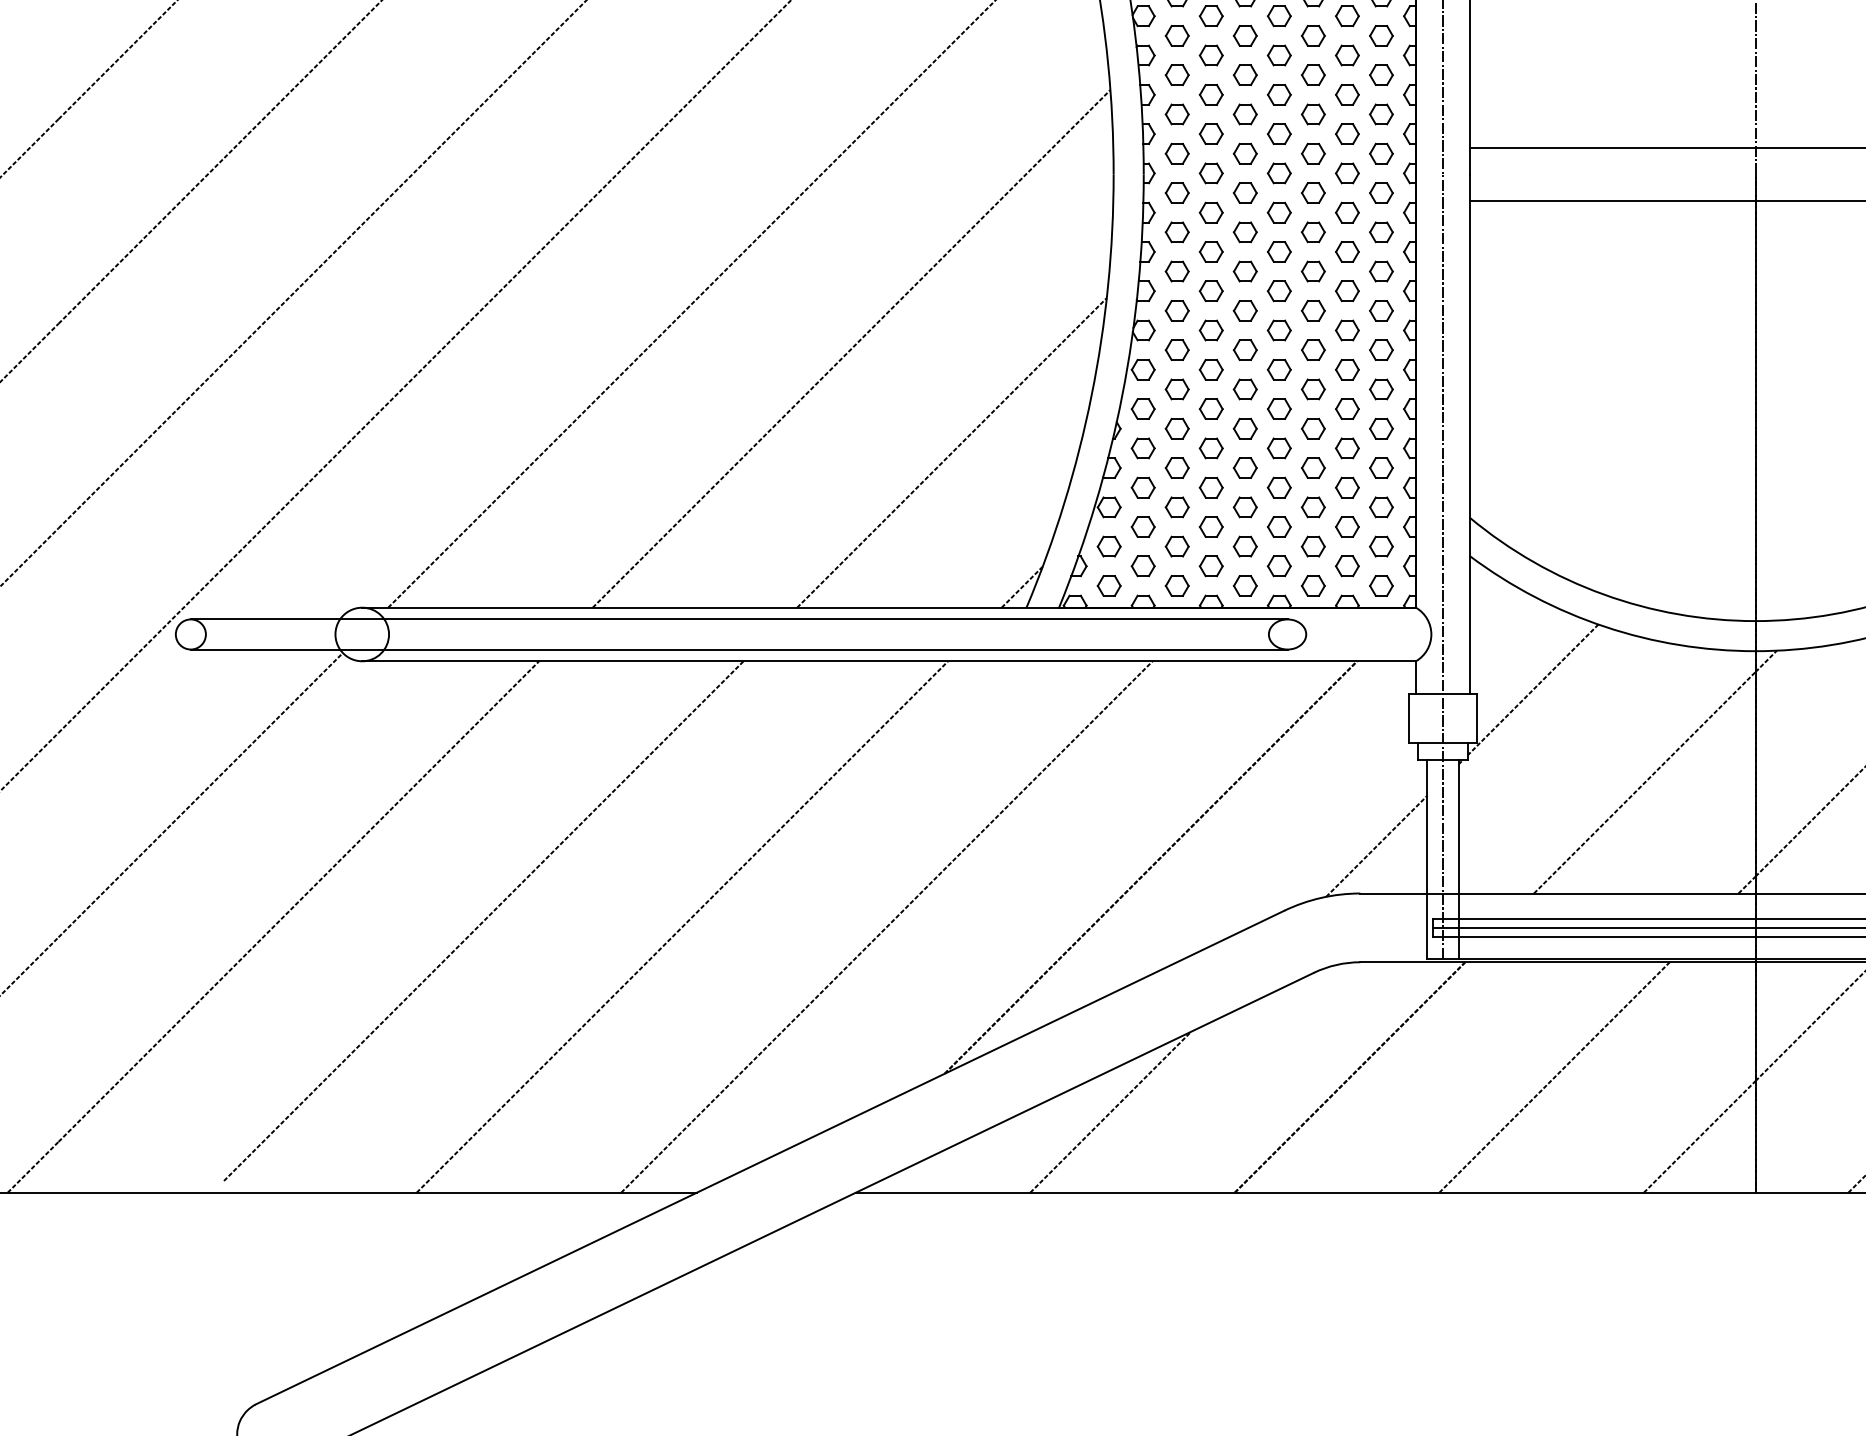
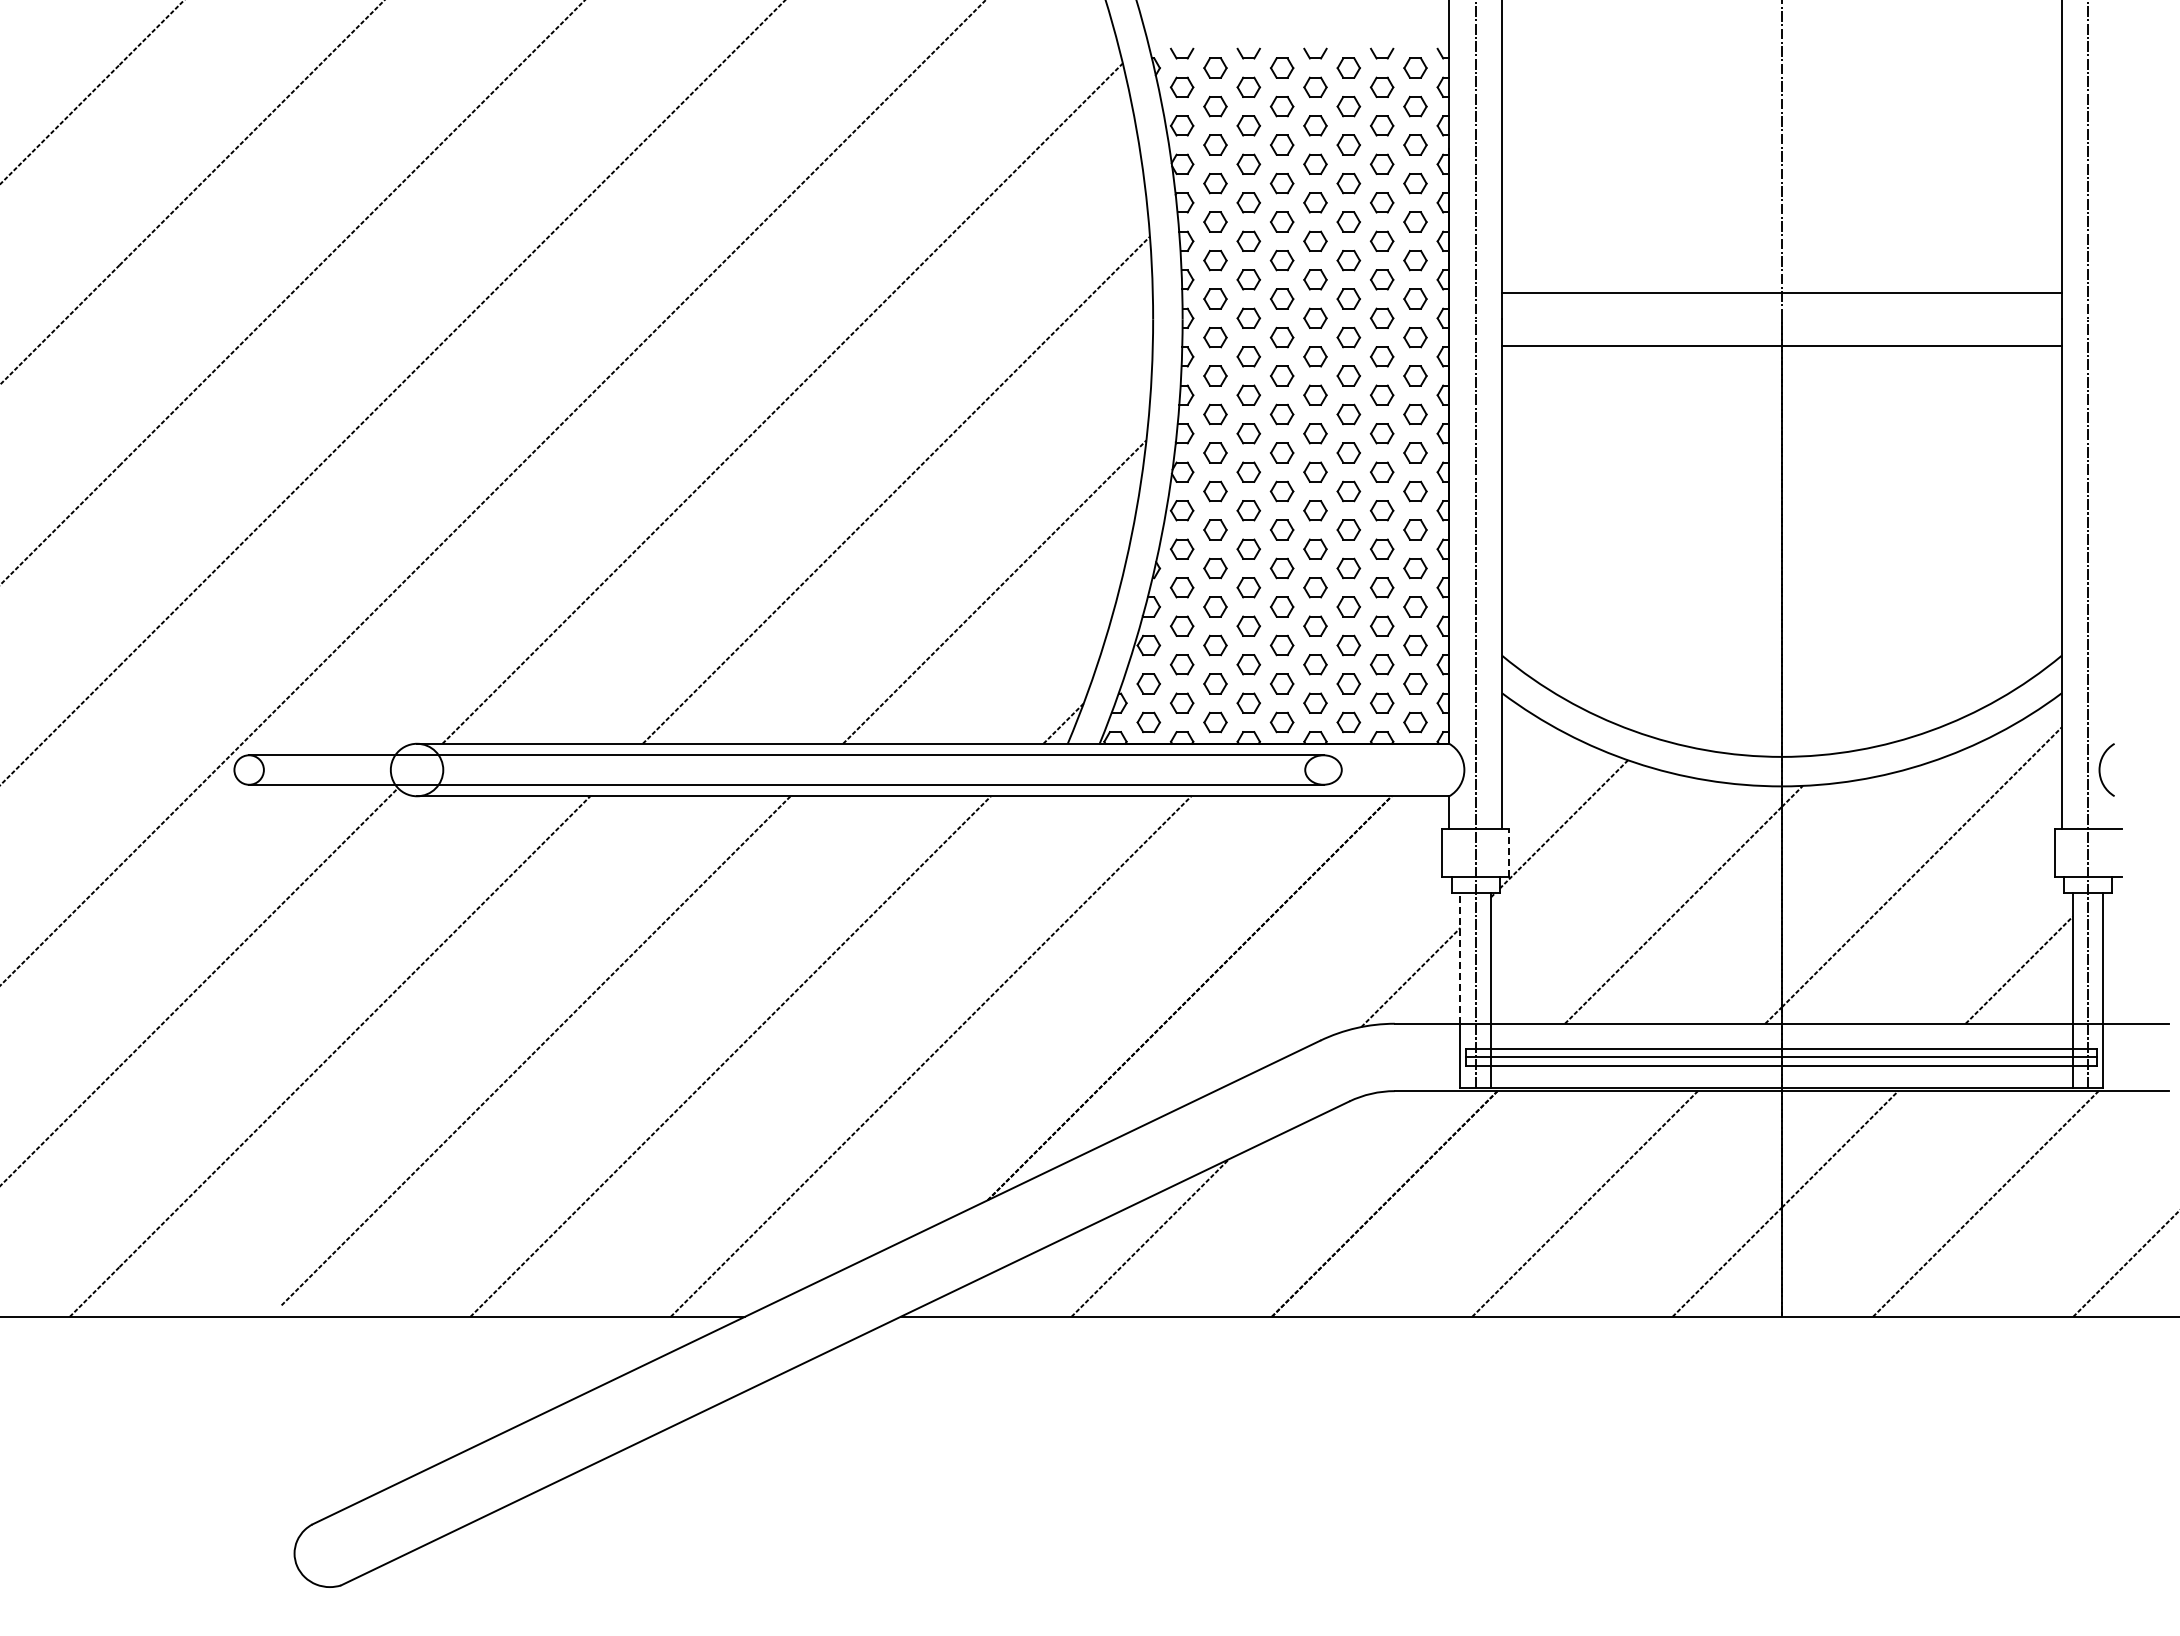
line: (1477, 718) -> (1509, 852), solid -> dashed
line: (1427, 826) -> (1460, 958), solid -> dashed

